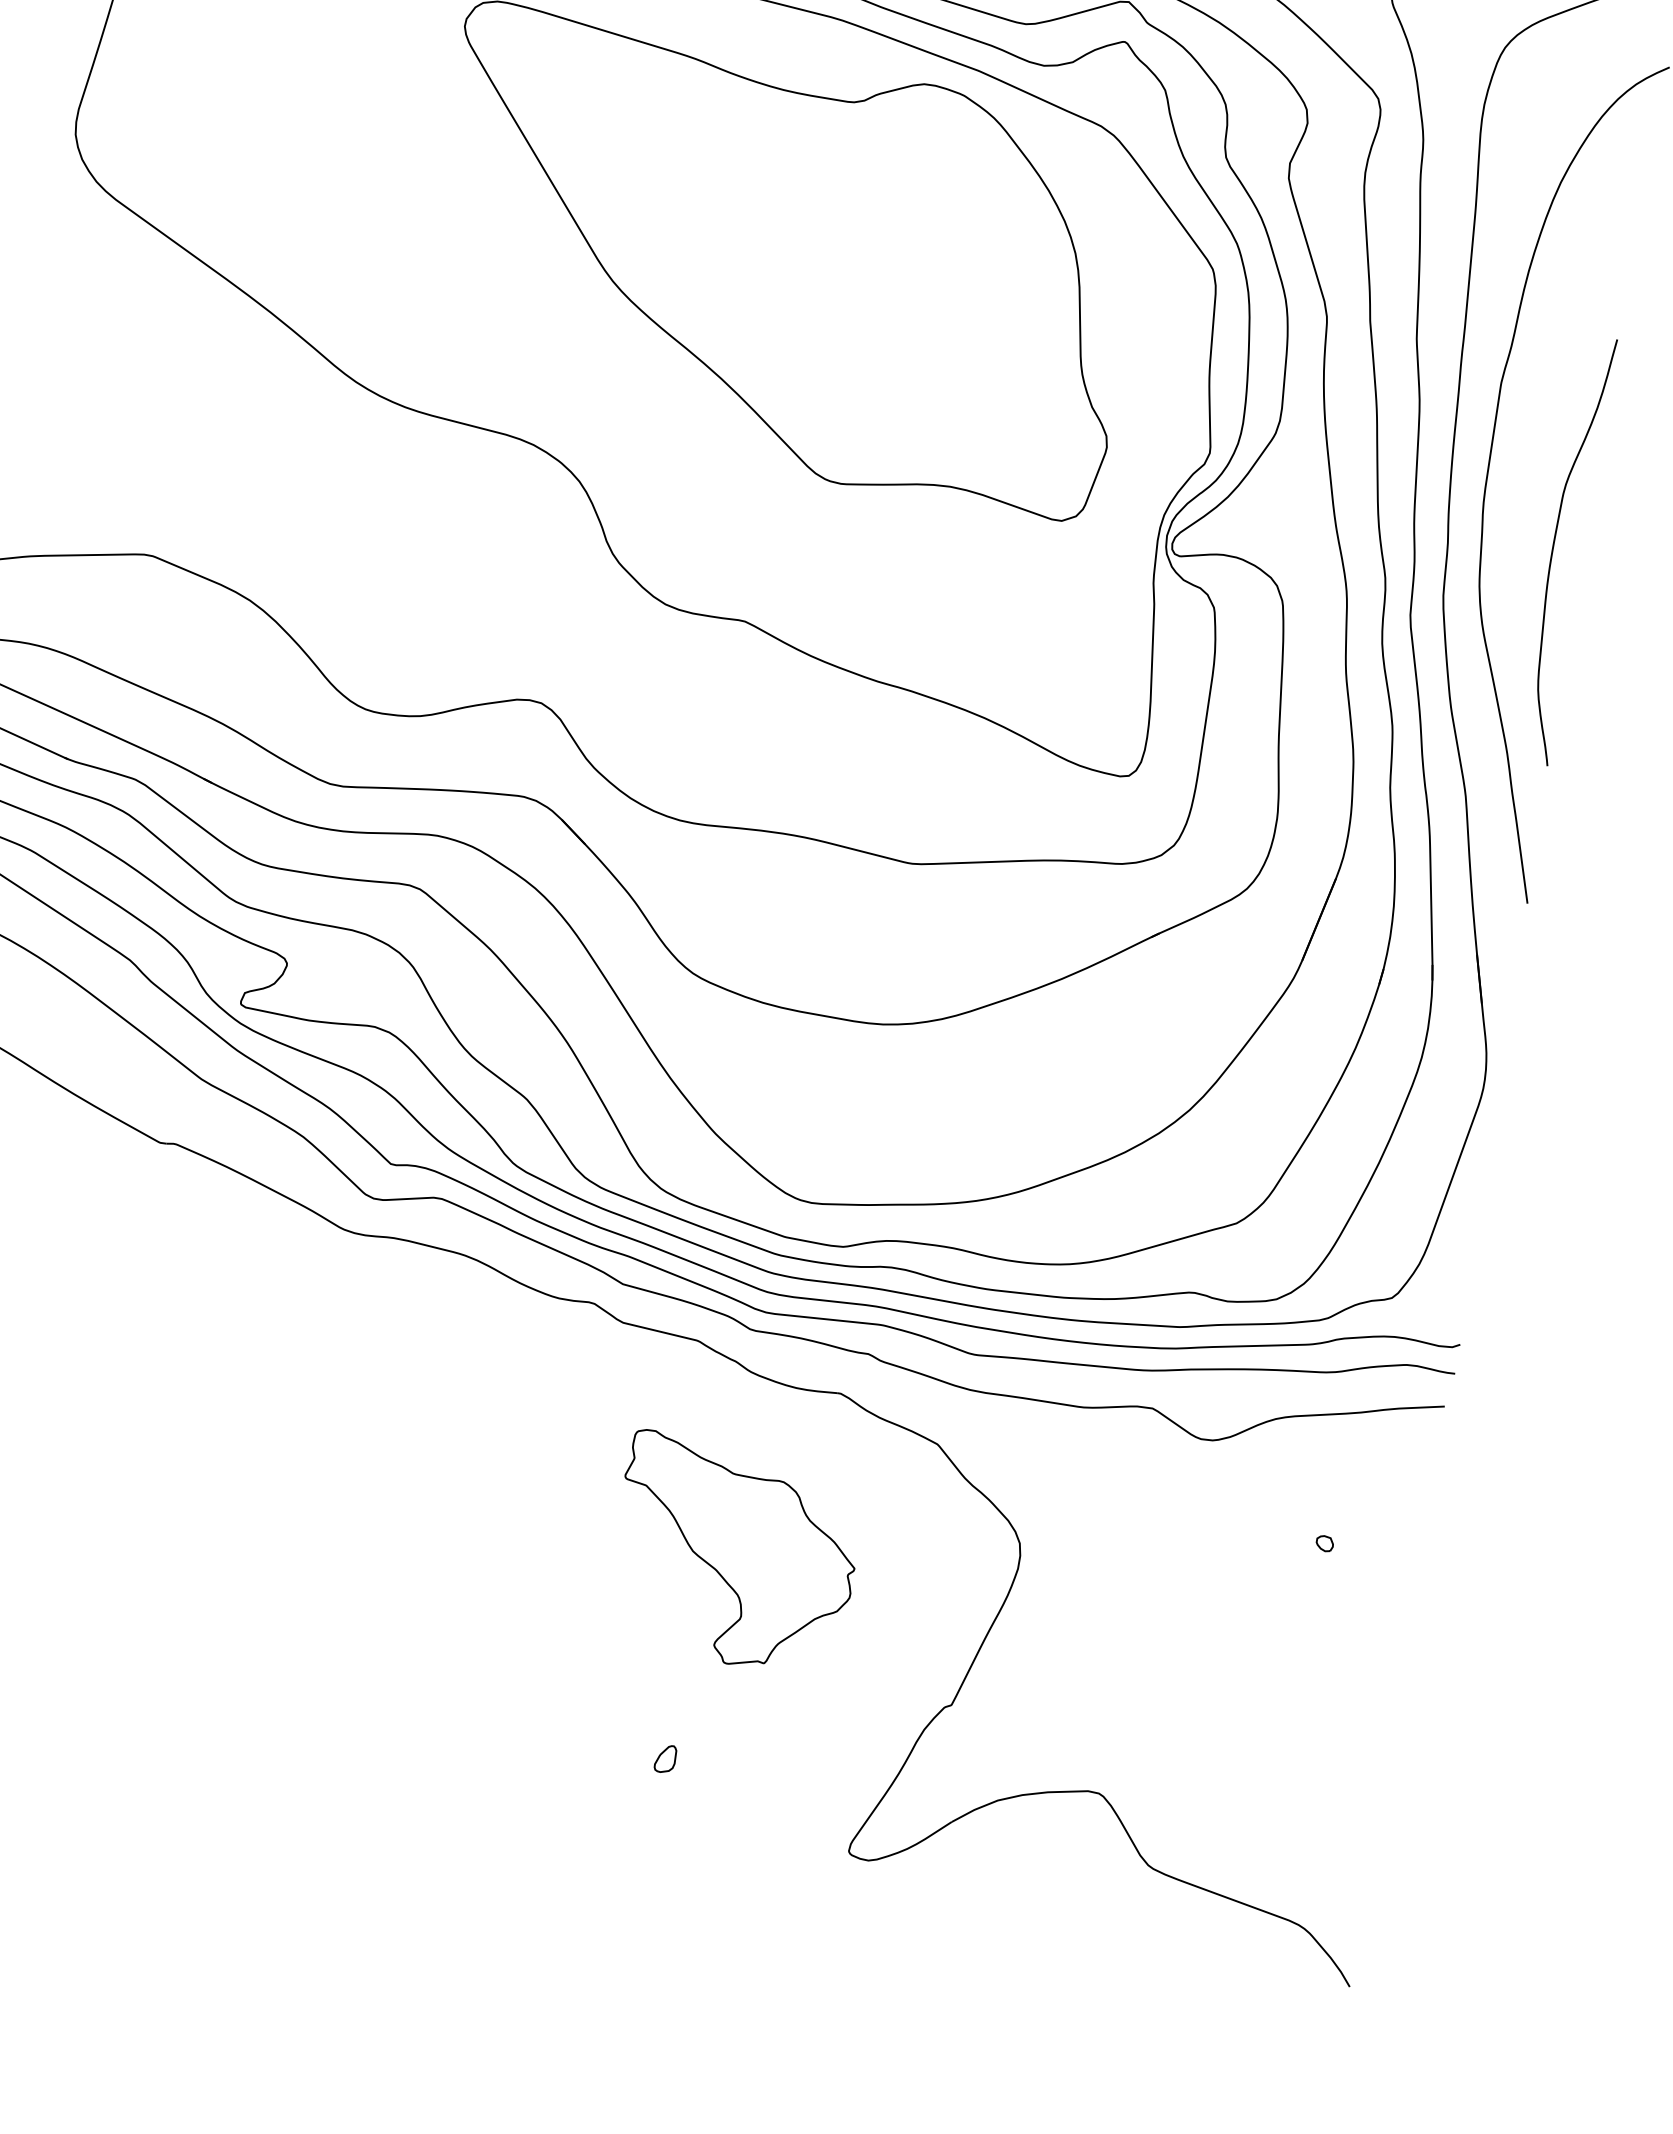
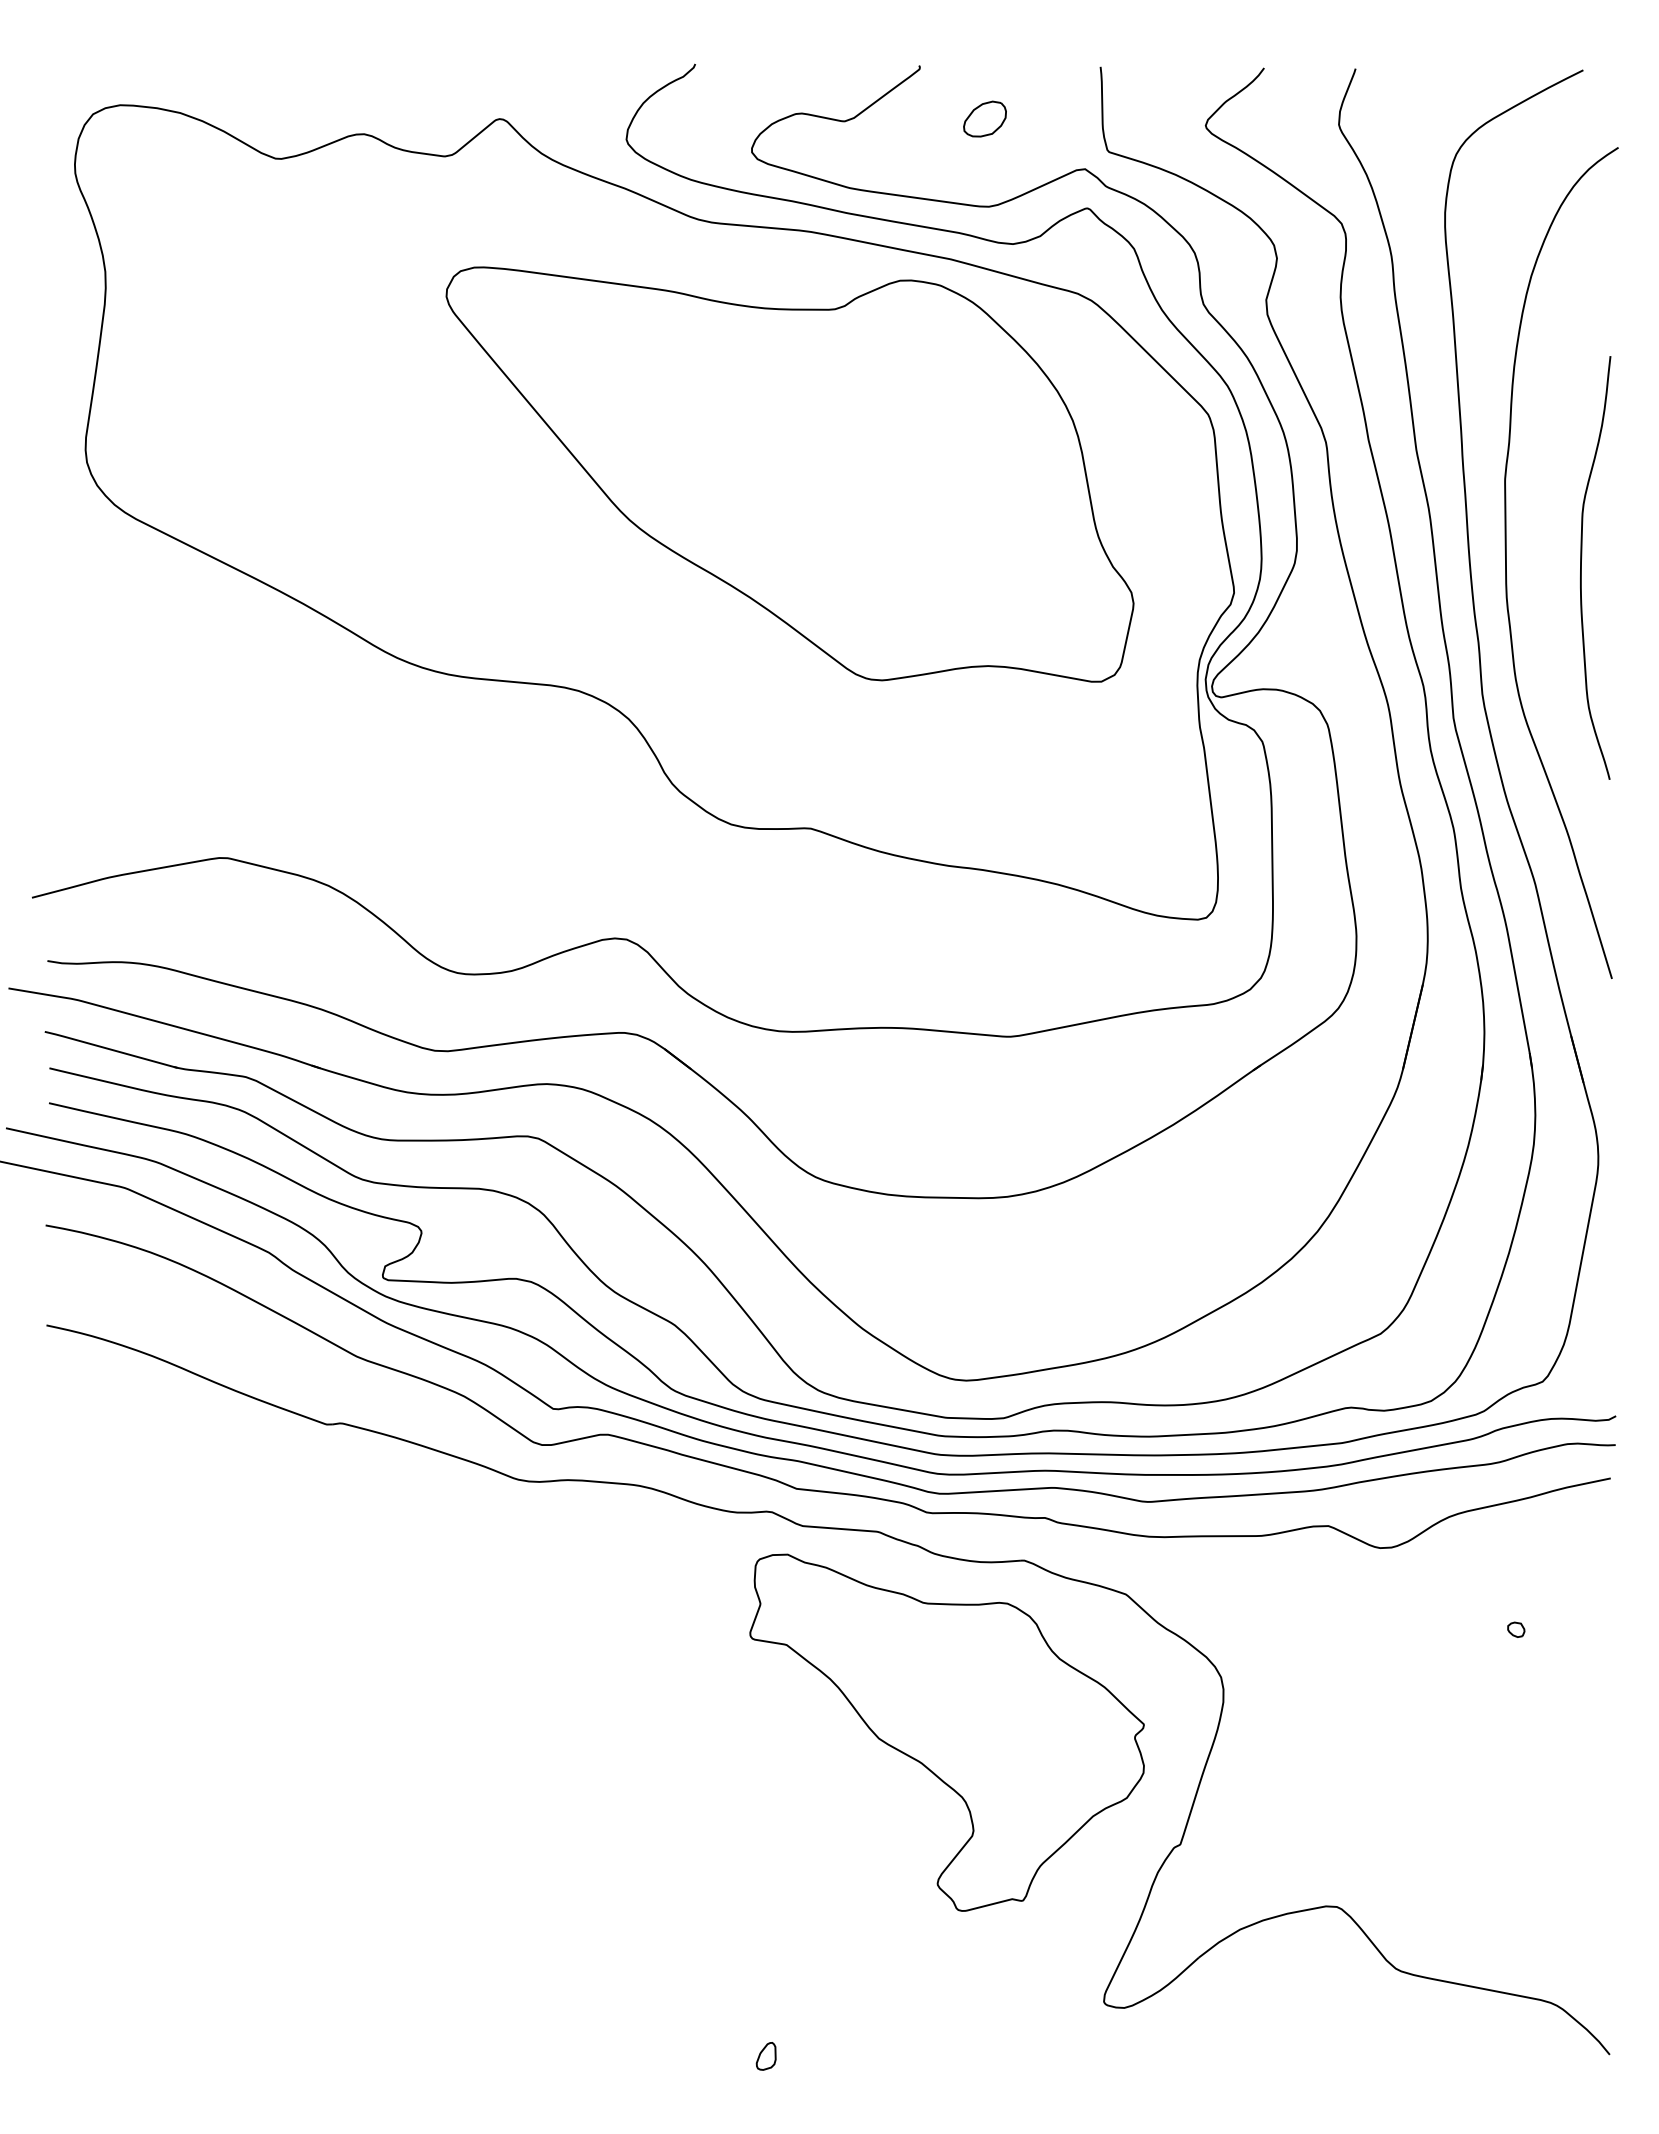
curve: (1553, 547) -> (1581, 567), moved
part: (734, 1554) -> (946, 1732), size x1.67
part: (664, 1758) -> (765, 2056), moved

